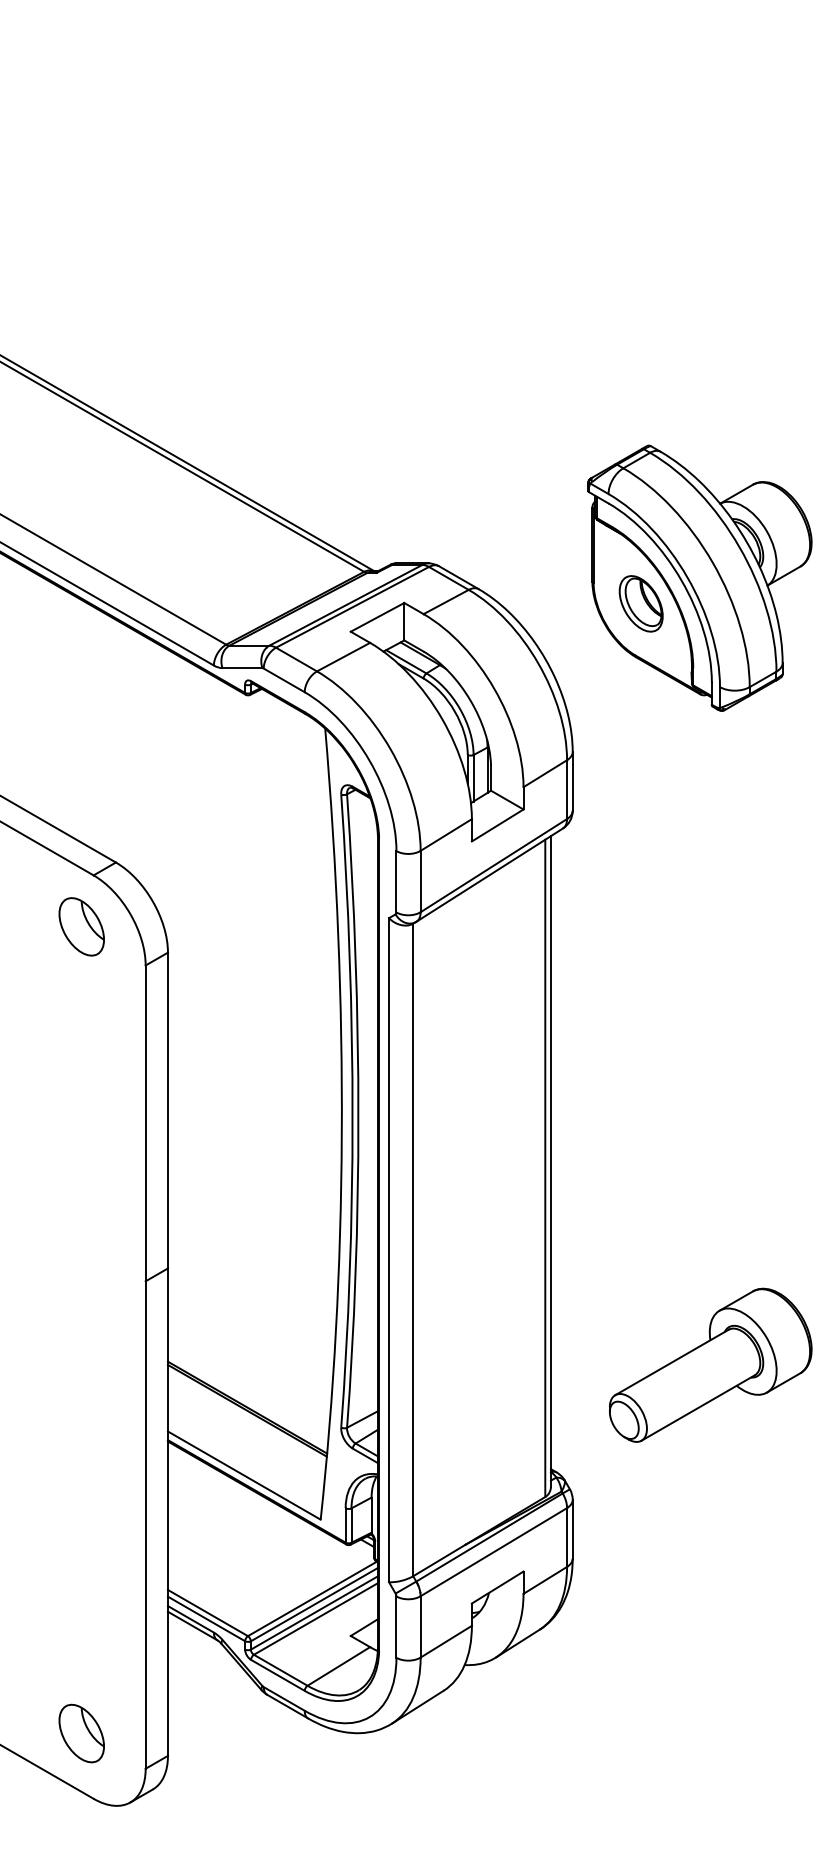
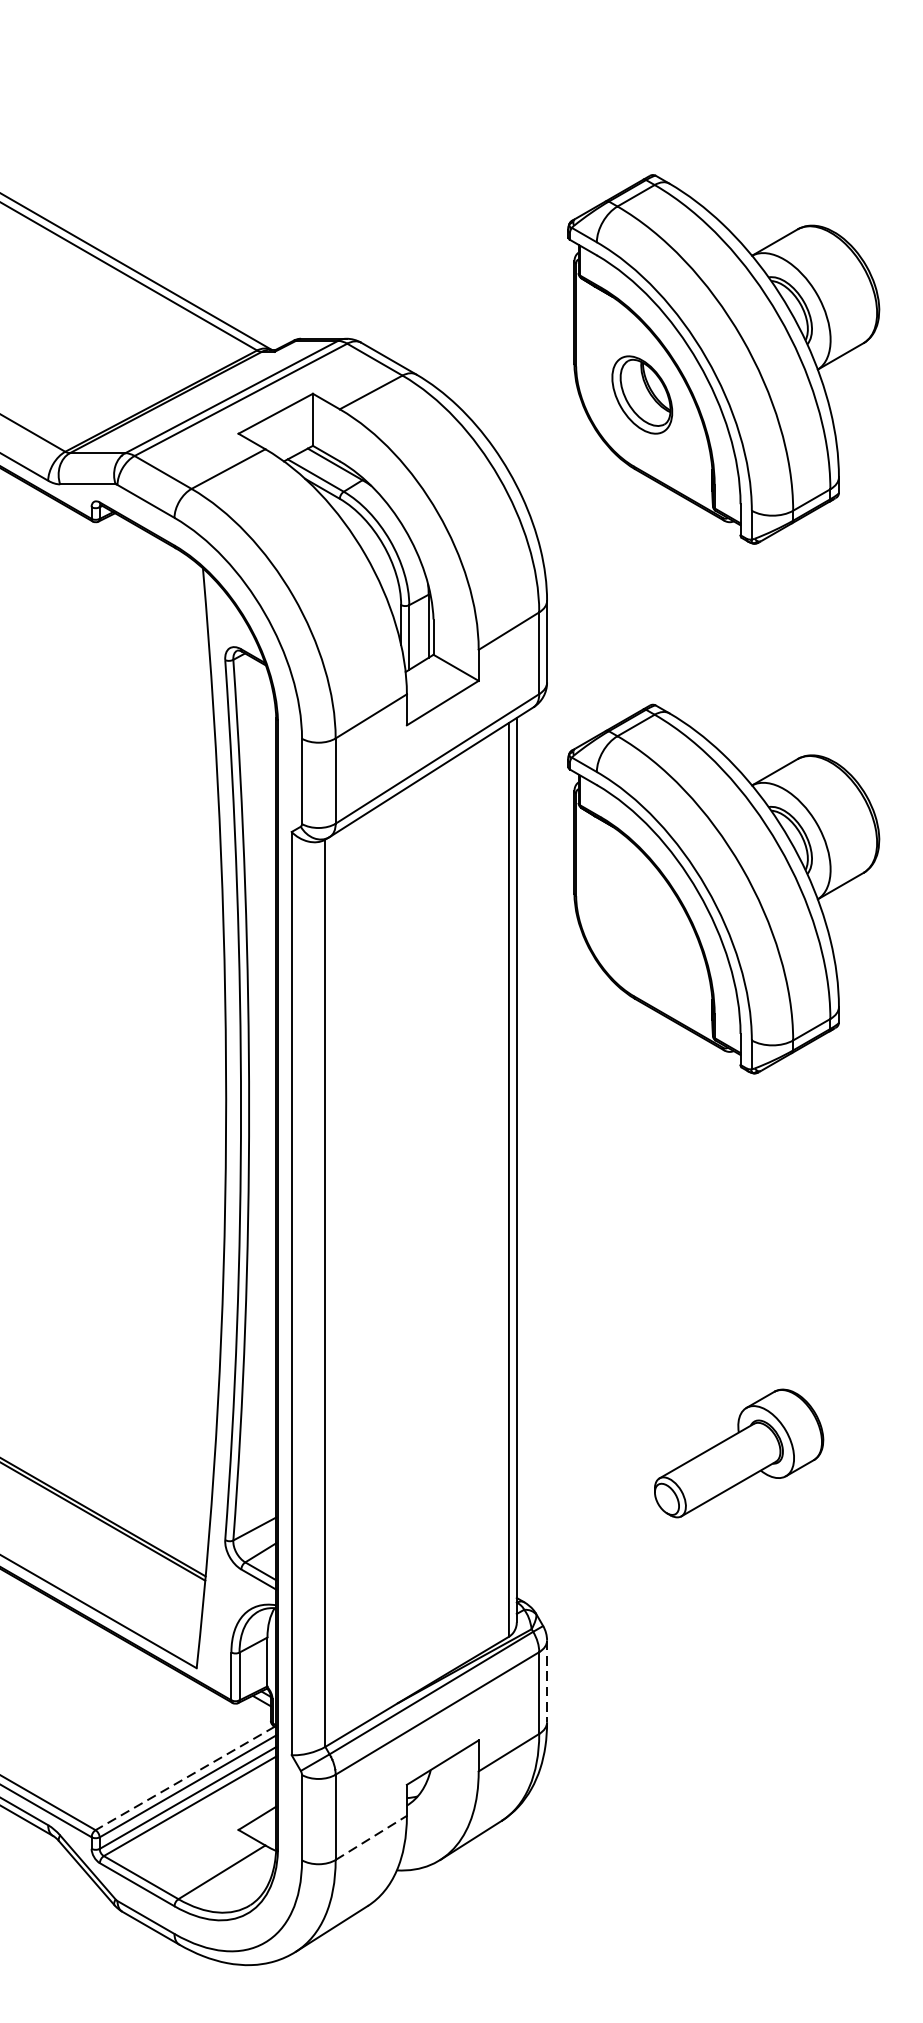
part: (699, 958) -> (723, 888), added
part: (710, 1364) -> (738, 1452), size x0.6
line: (572, 1529) -> (546, 1681), solid -> dashed
line: (312, 1599) -> (185, 1779), solid -> dashed
line: (446, 1641) -> (371, 1837), solid -> dashed

